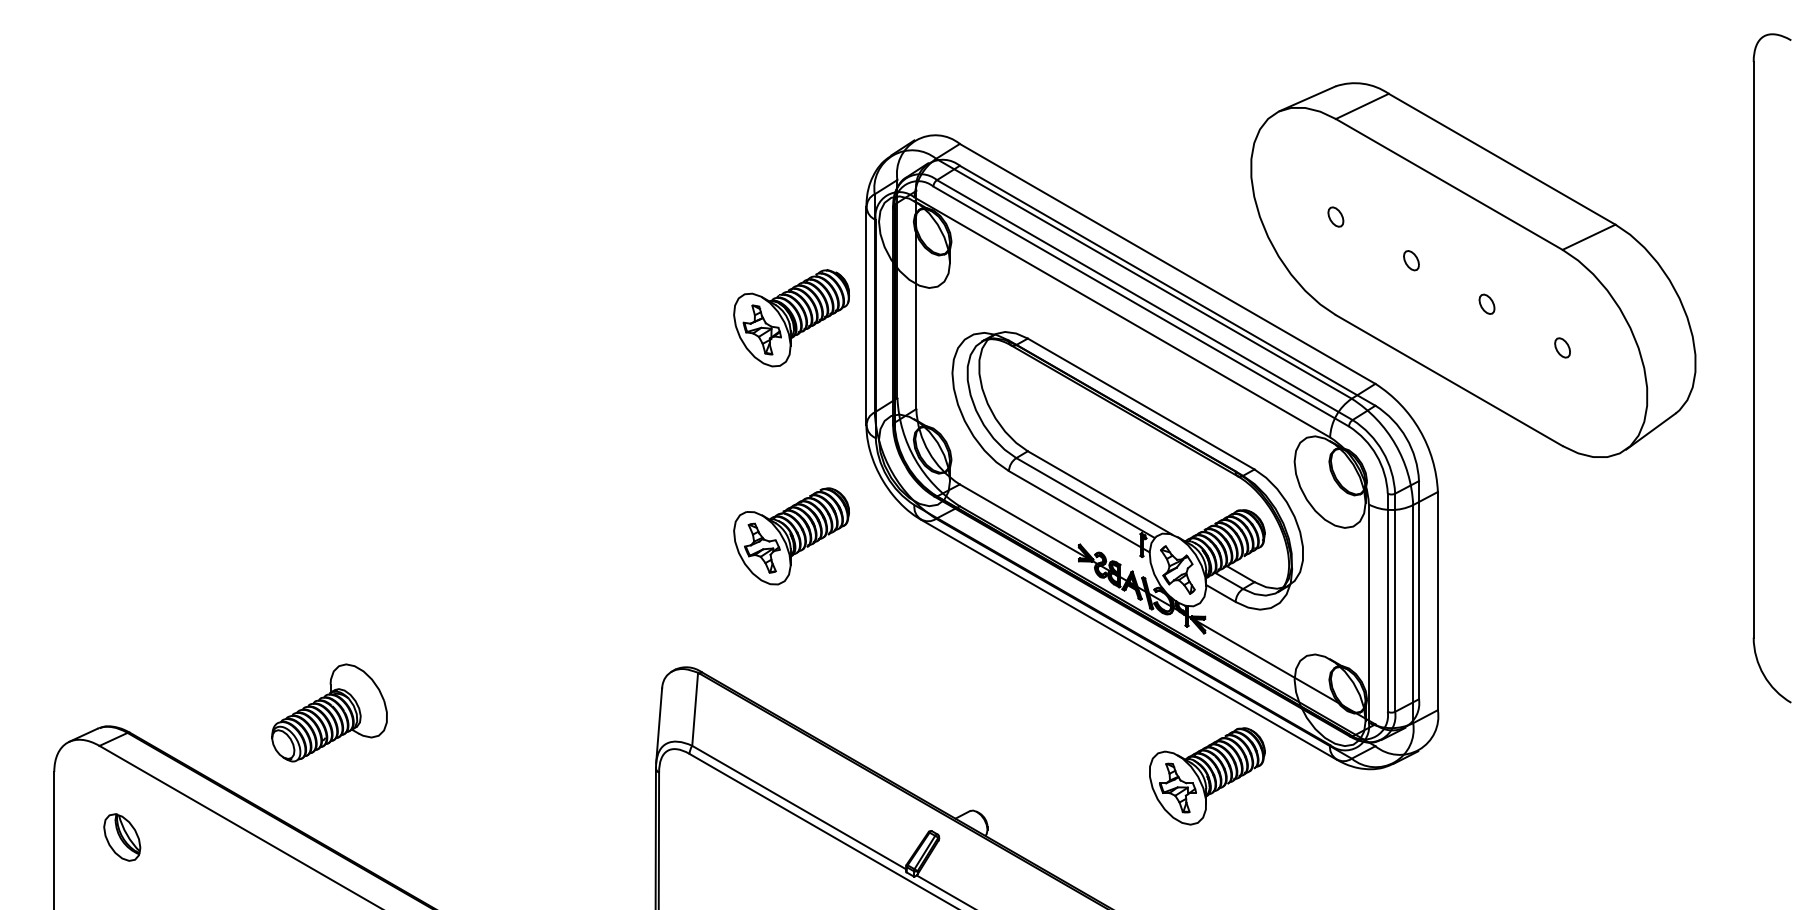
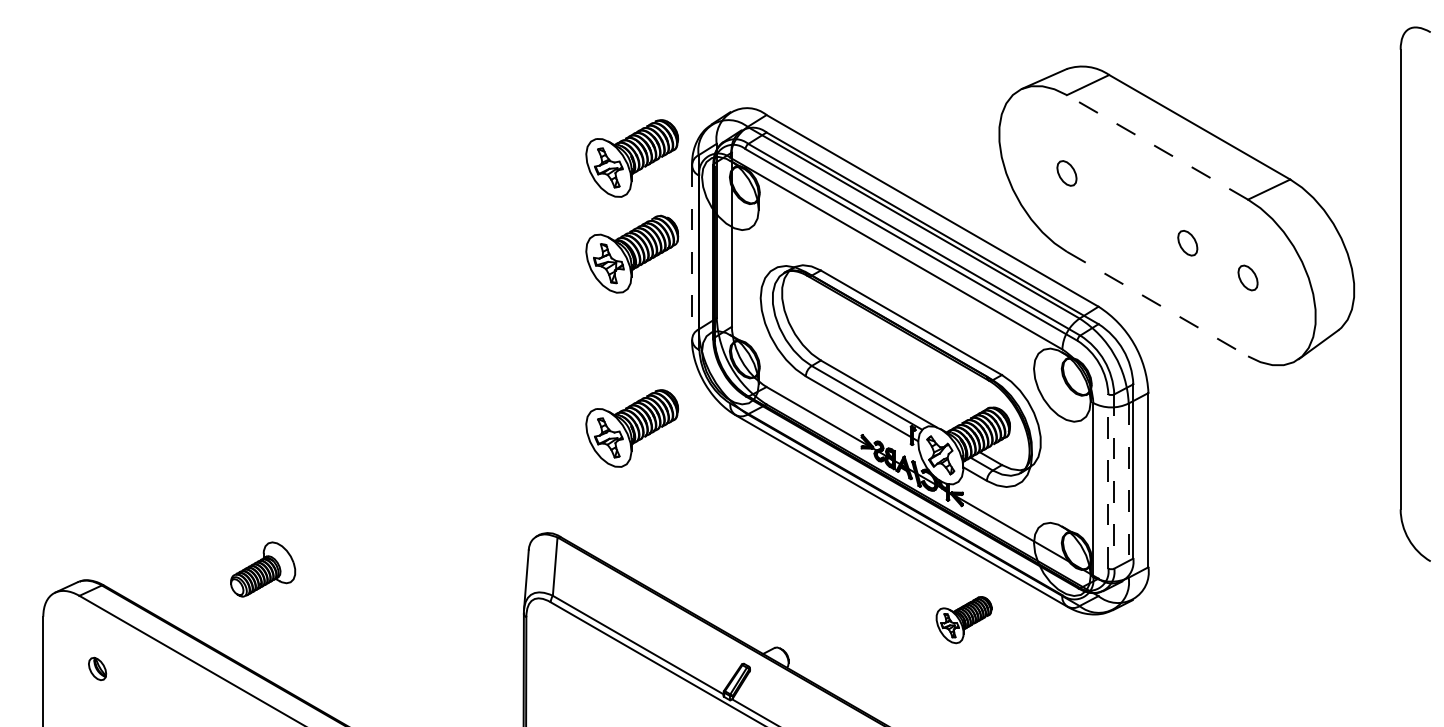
line: (1449, 184) -> (1157, 147), solid -> dashed
part: (791, 198) -> (632, 158), added
part: (1335, 217) -> (1066, 173), size x1.6
part: (1411, 259) -> (1127, 207), removed
part: (1486, 303) -> (1187, 242), size x1.6
line: (865, 316) -> (691, 252), solid -> dashed
part: (1561, 347) -> (1247, 277), size x1.6
line: (1449, 381) -> (1157, 304), solid -> dashed
line: (1387, 601) -> (1108, 480), solid -> dashed
line: (1395, 603) -> (1114, 482), solid -> dashed
line: (1412, 615) -> (1128, 491), solid -> dashed
part: (328, 712) -> (262, 569), size x0.7
part: (1206, 775) -> (963, 619), size x0.6
part: (122, 836) -> (97, 668), size x0.6

